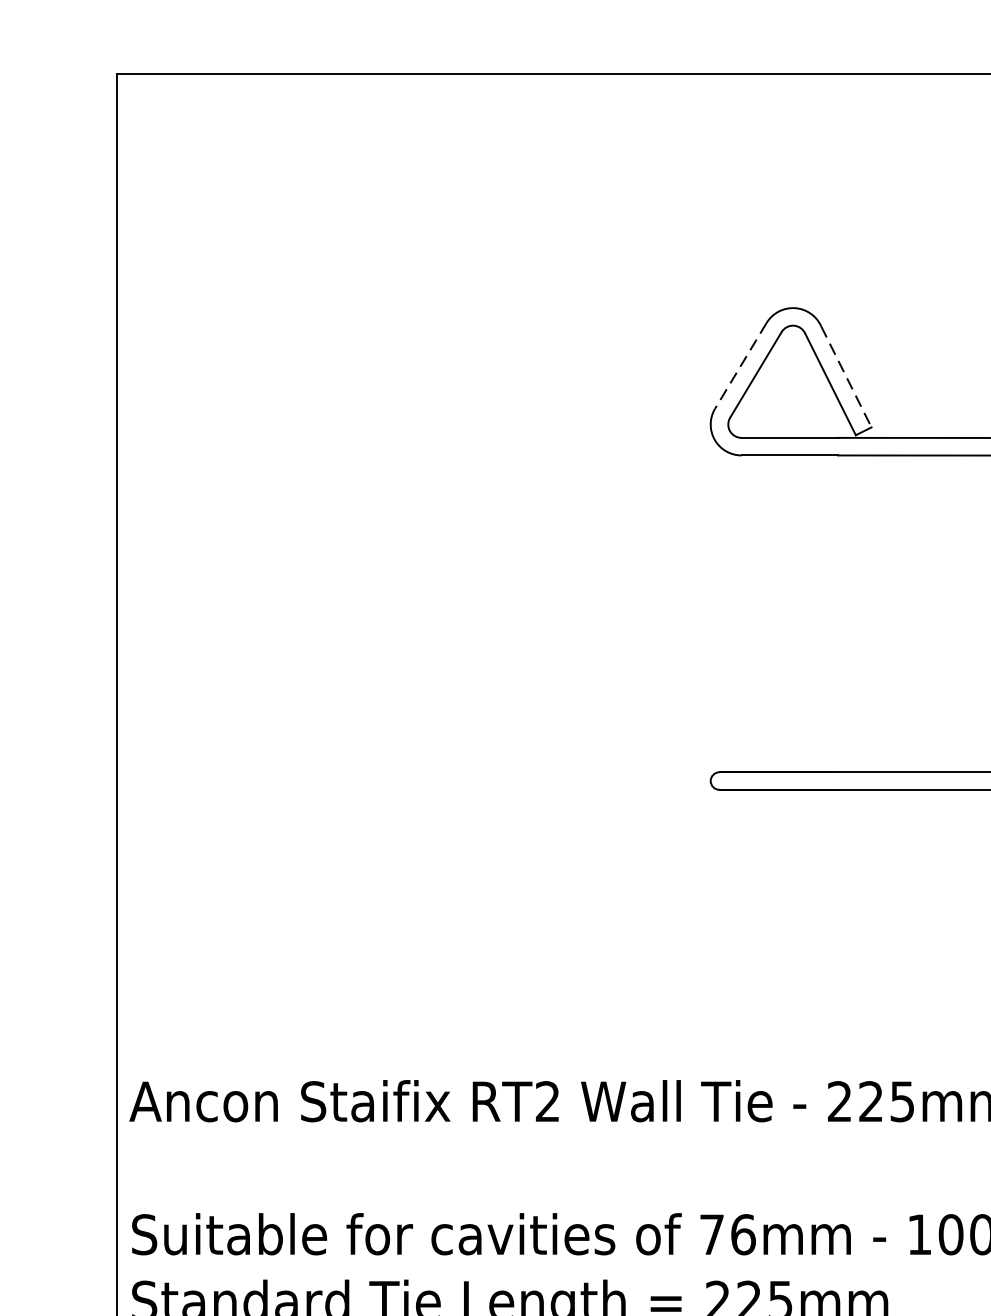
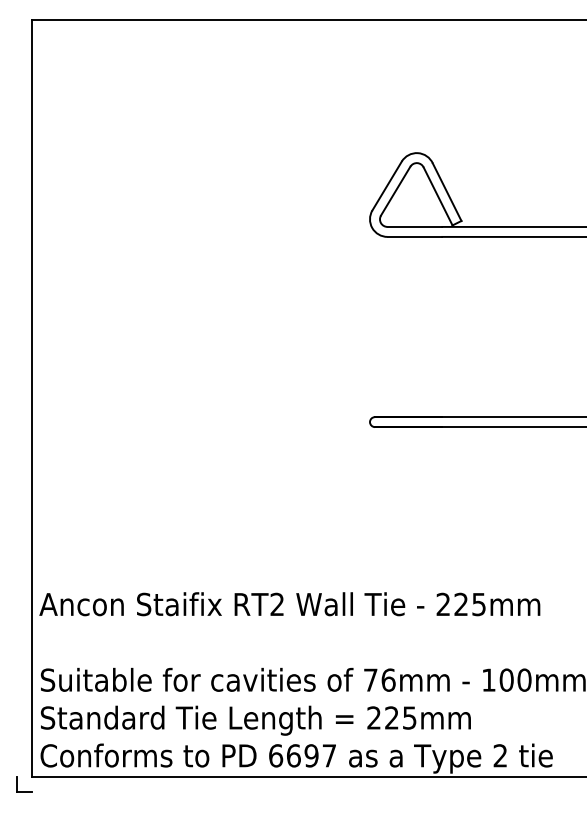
line: (739, 366) -> (386, 186), dashed -> solid
line: (846, 377) -> (447, 192), dashed -> solid

